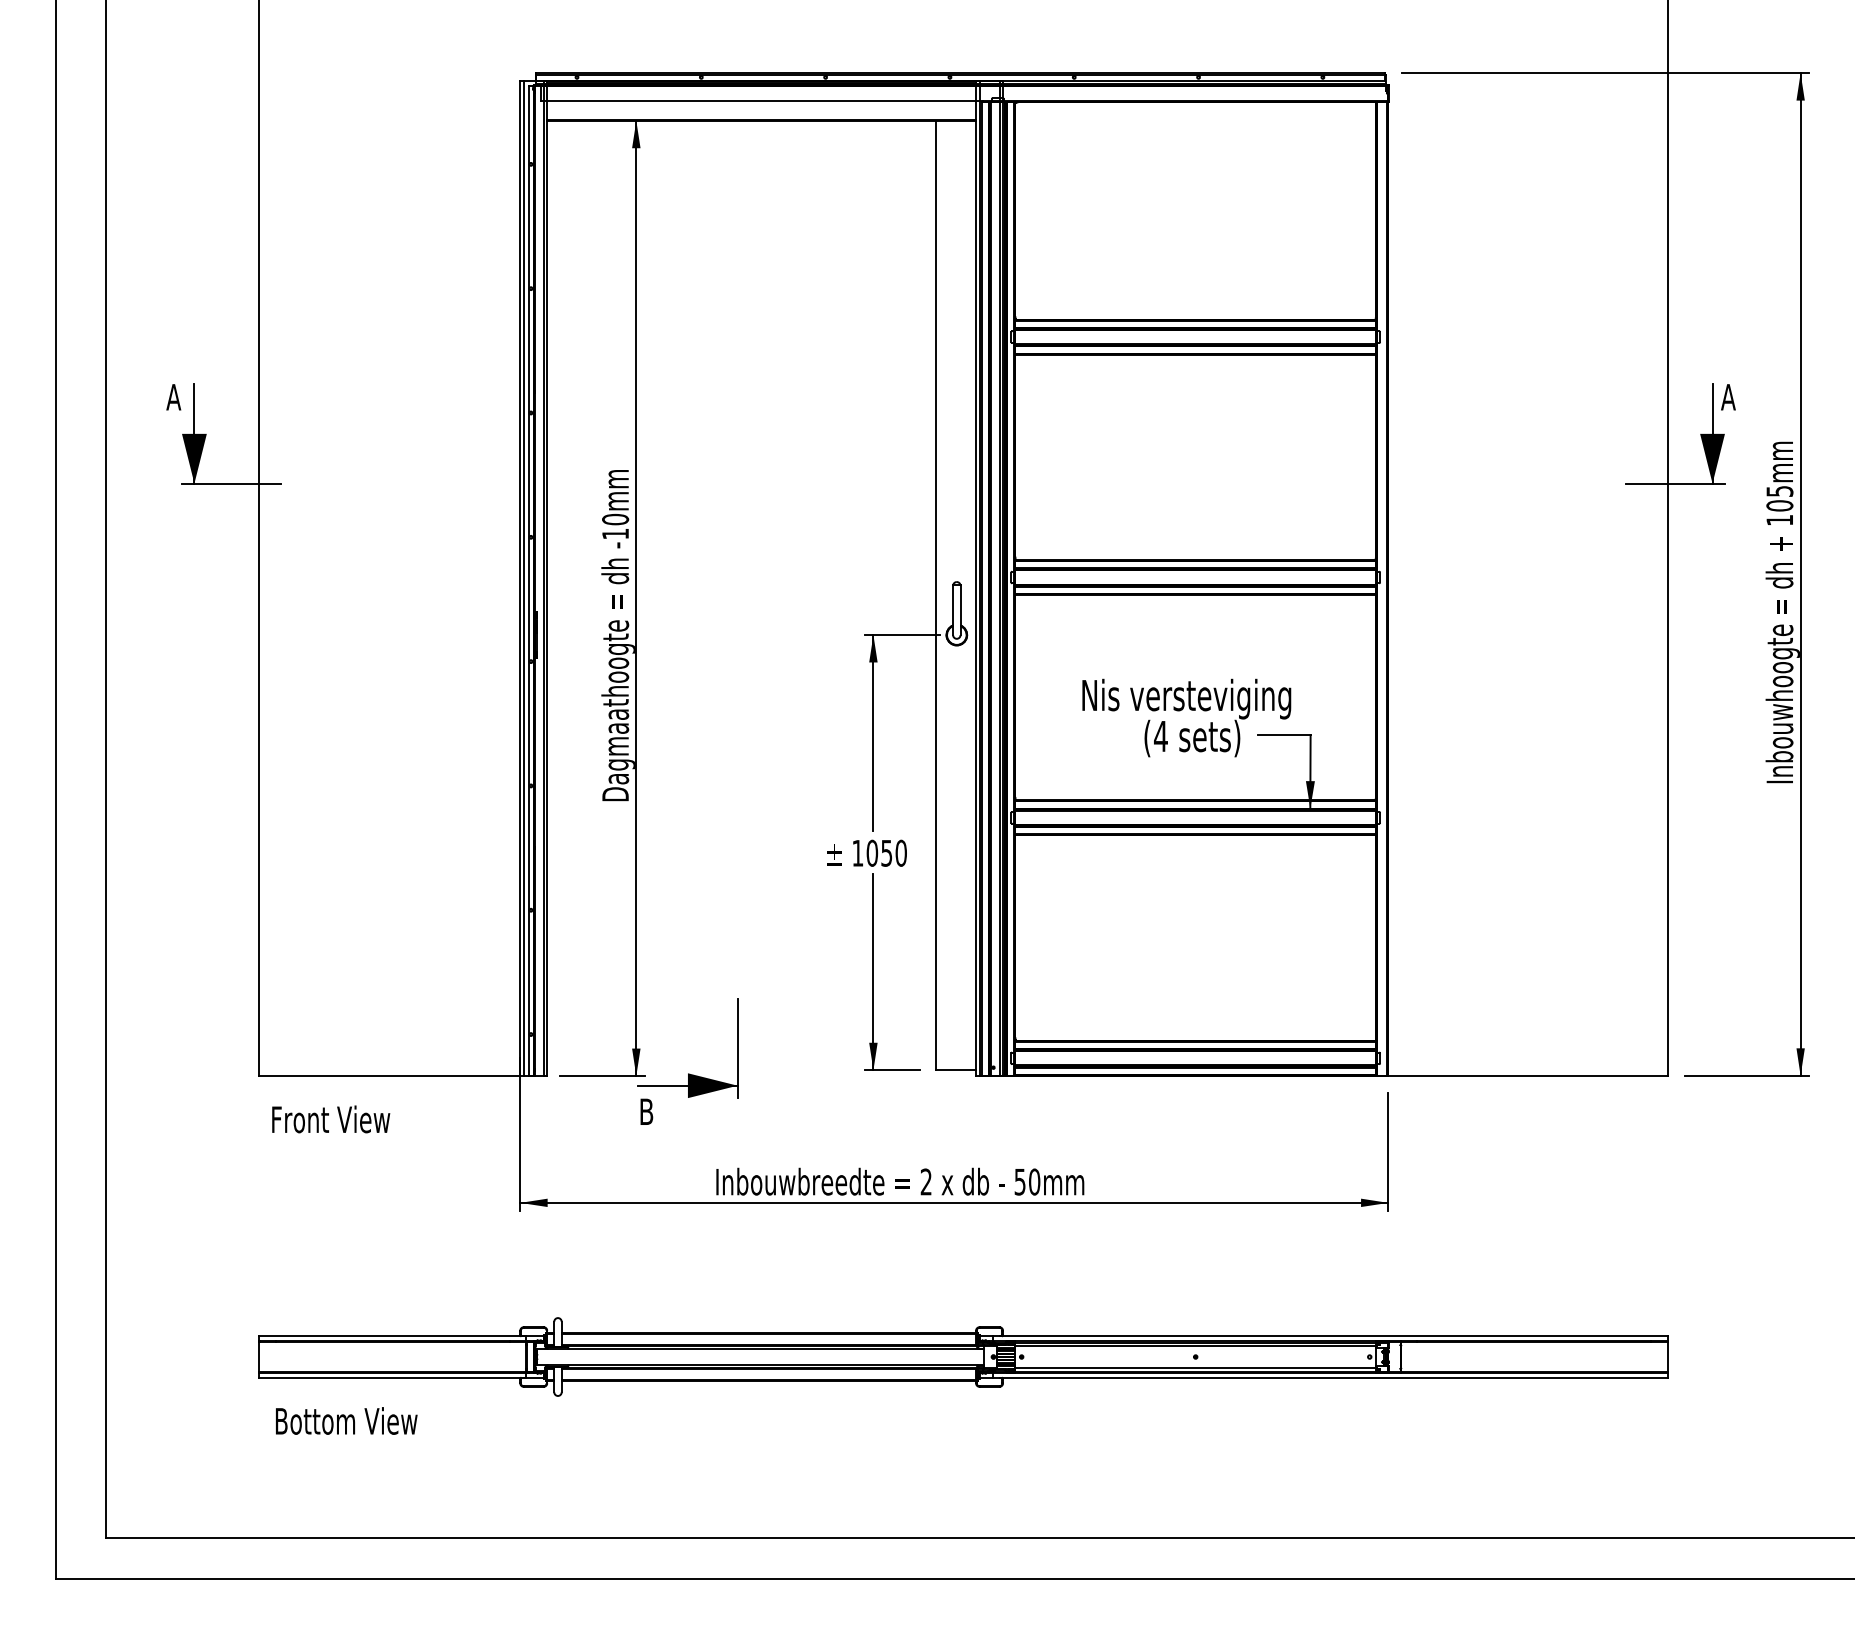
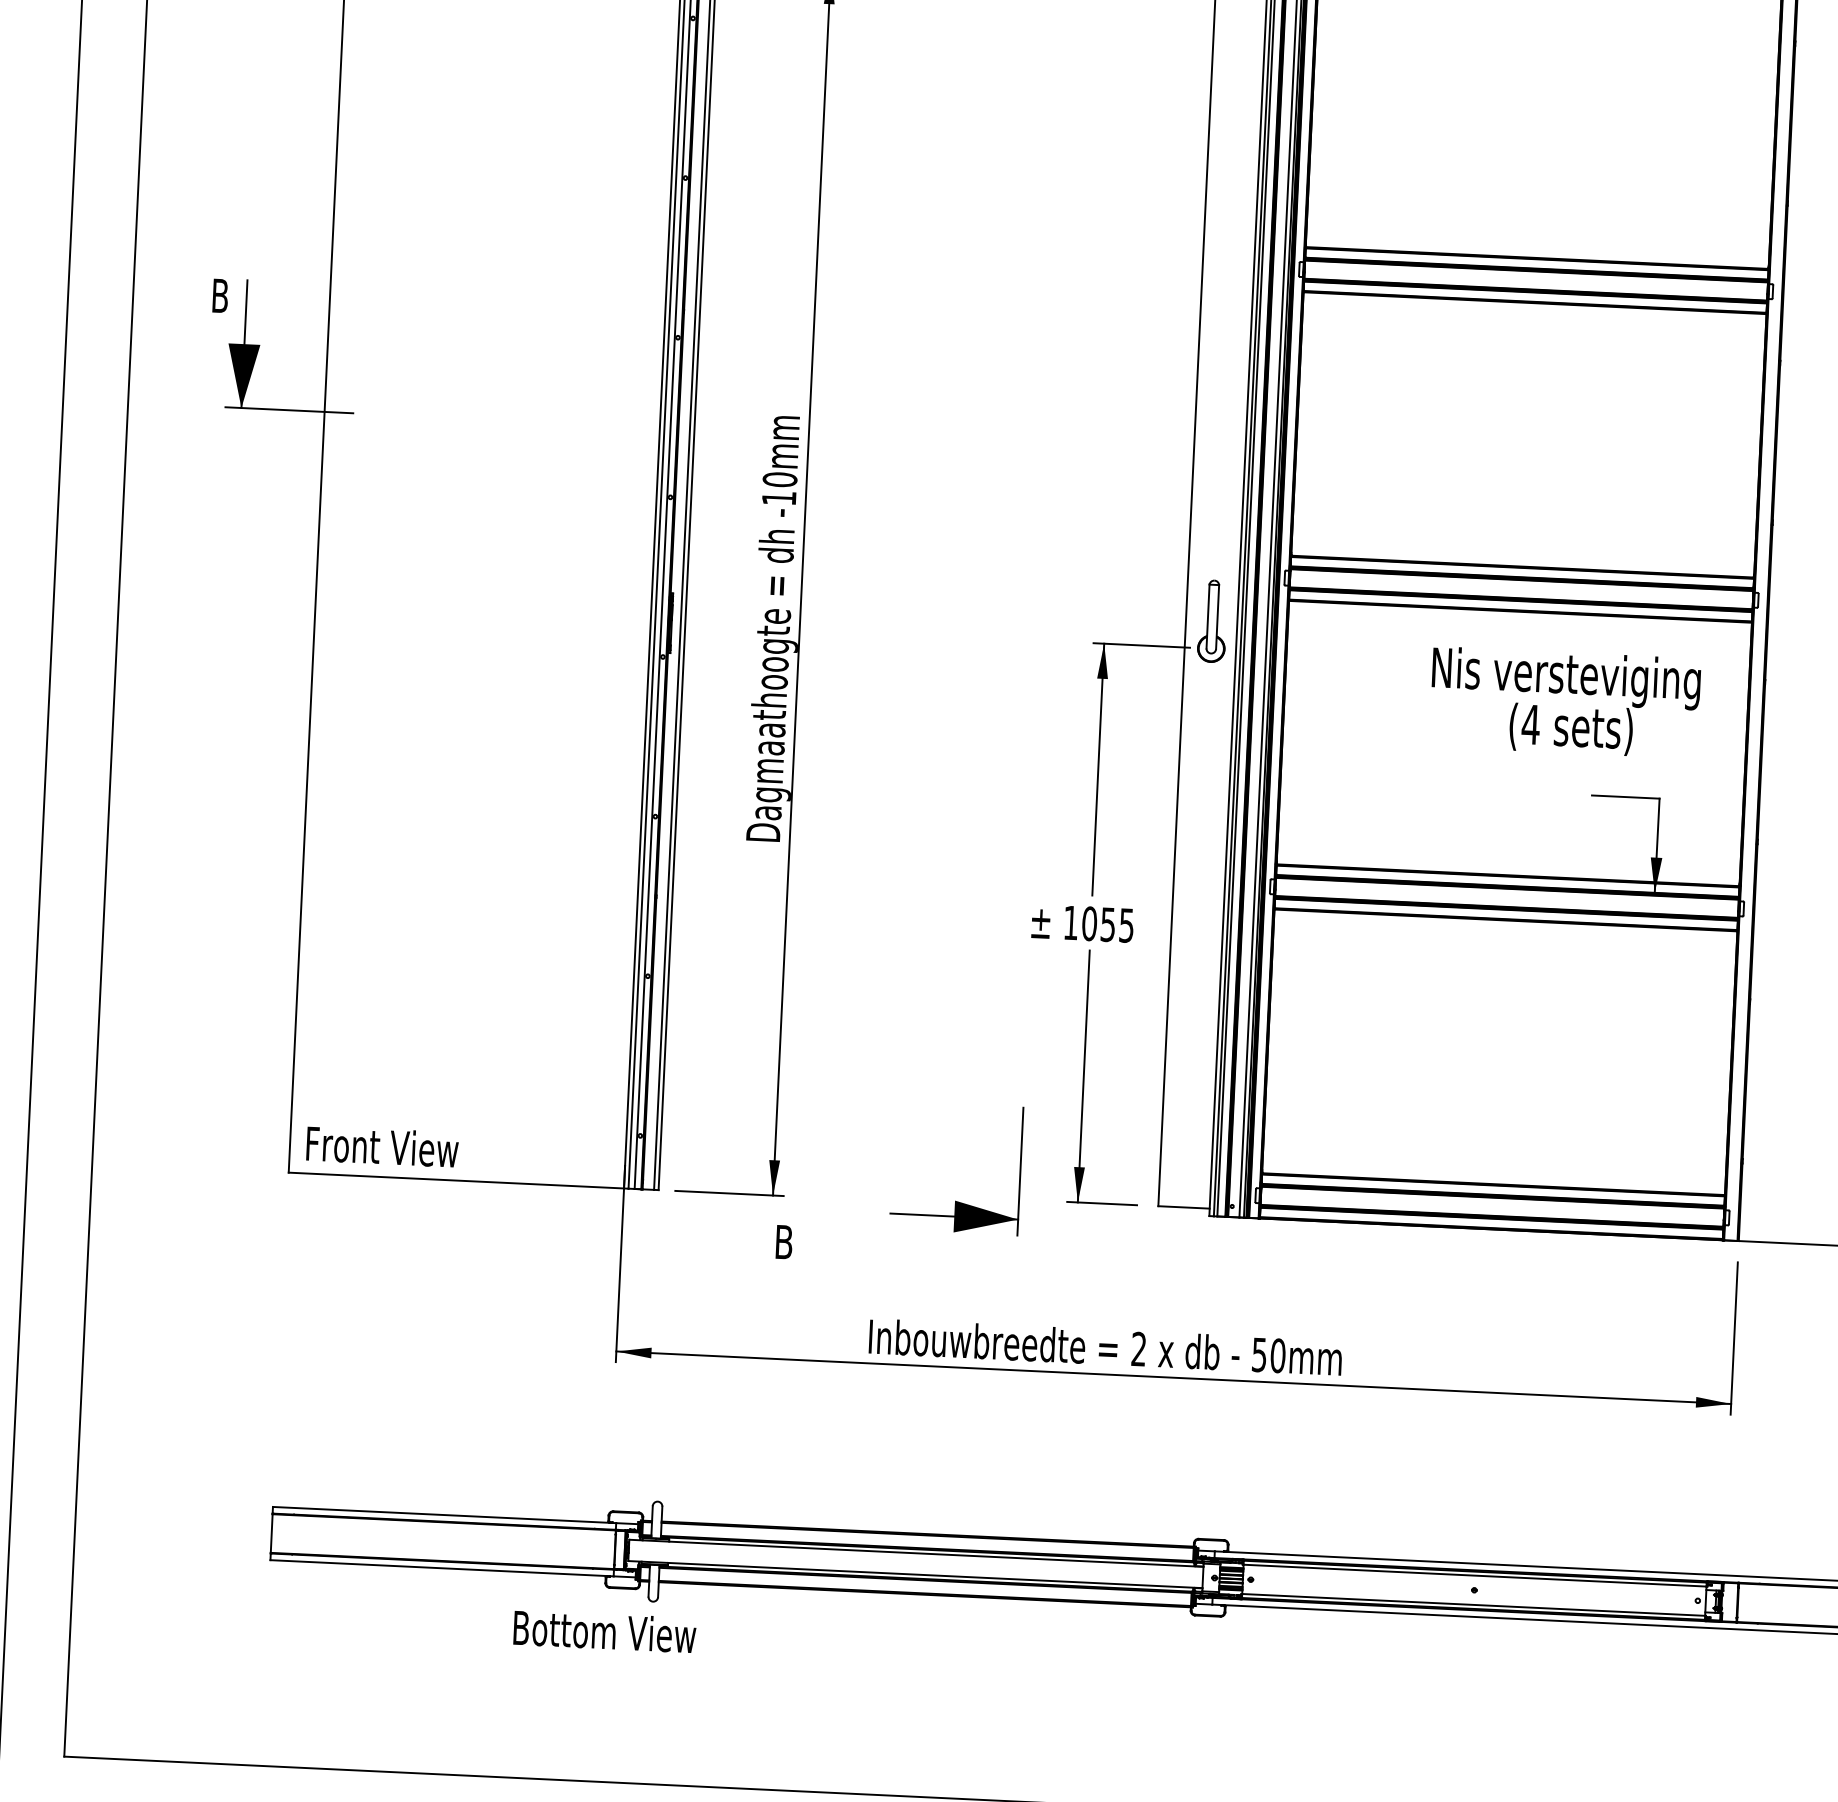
text: (173, 397) -> (219, 296), A -> B
text: (1186, 717) -> (1564, 701), moved
text: (900, 852) -> (1125, 924), 1050 -> 1055
part: (688, 1073) -> (955, 1200), moved
text: (331, 1119) -> (383, 1146), moved
text: (346, 1420) -> (604, 1630), moved

